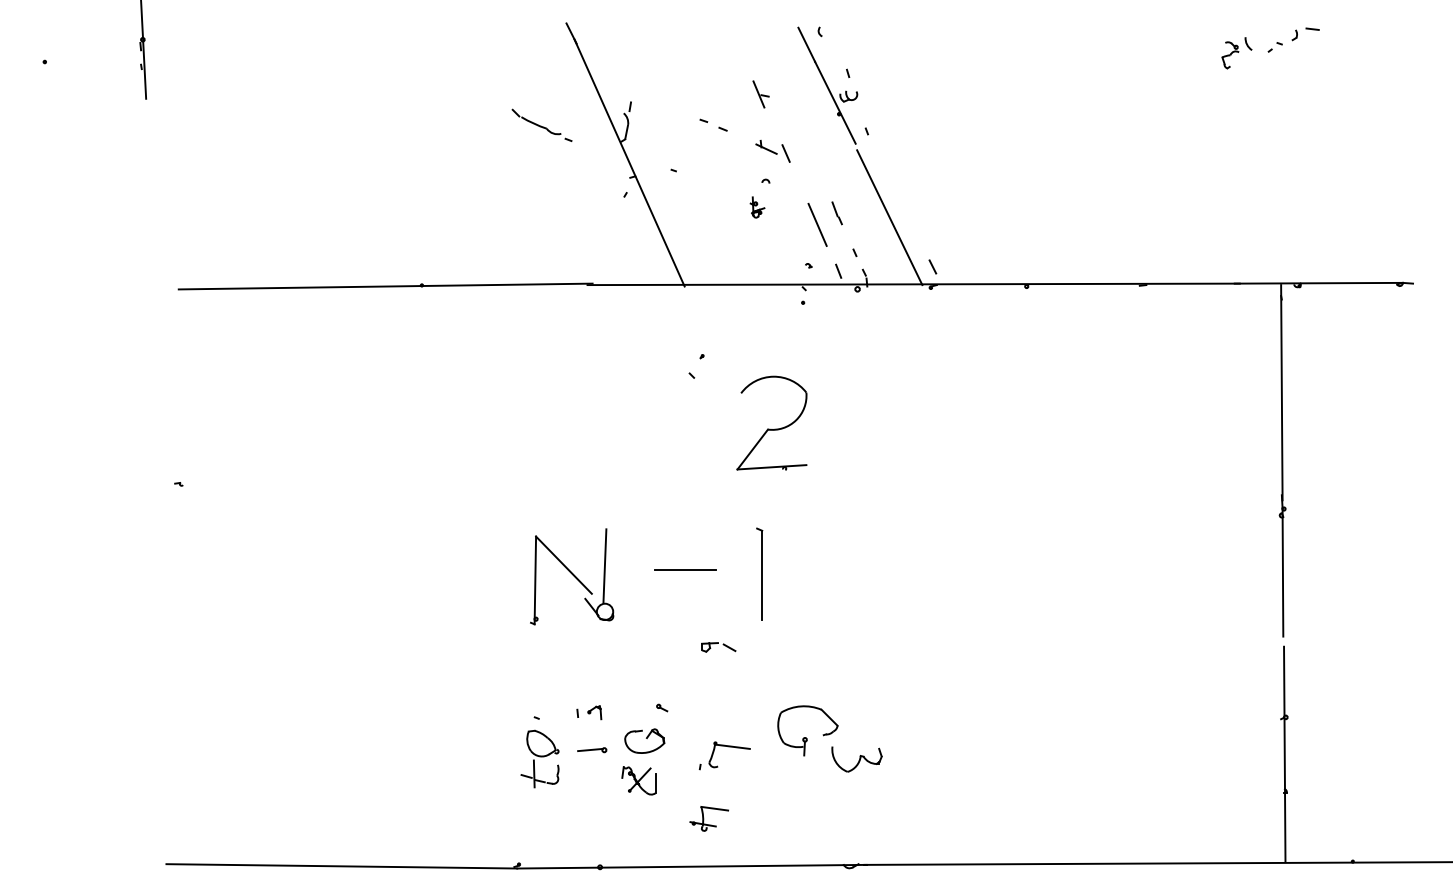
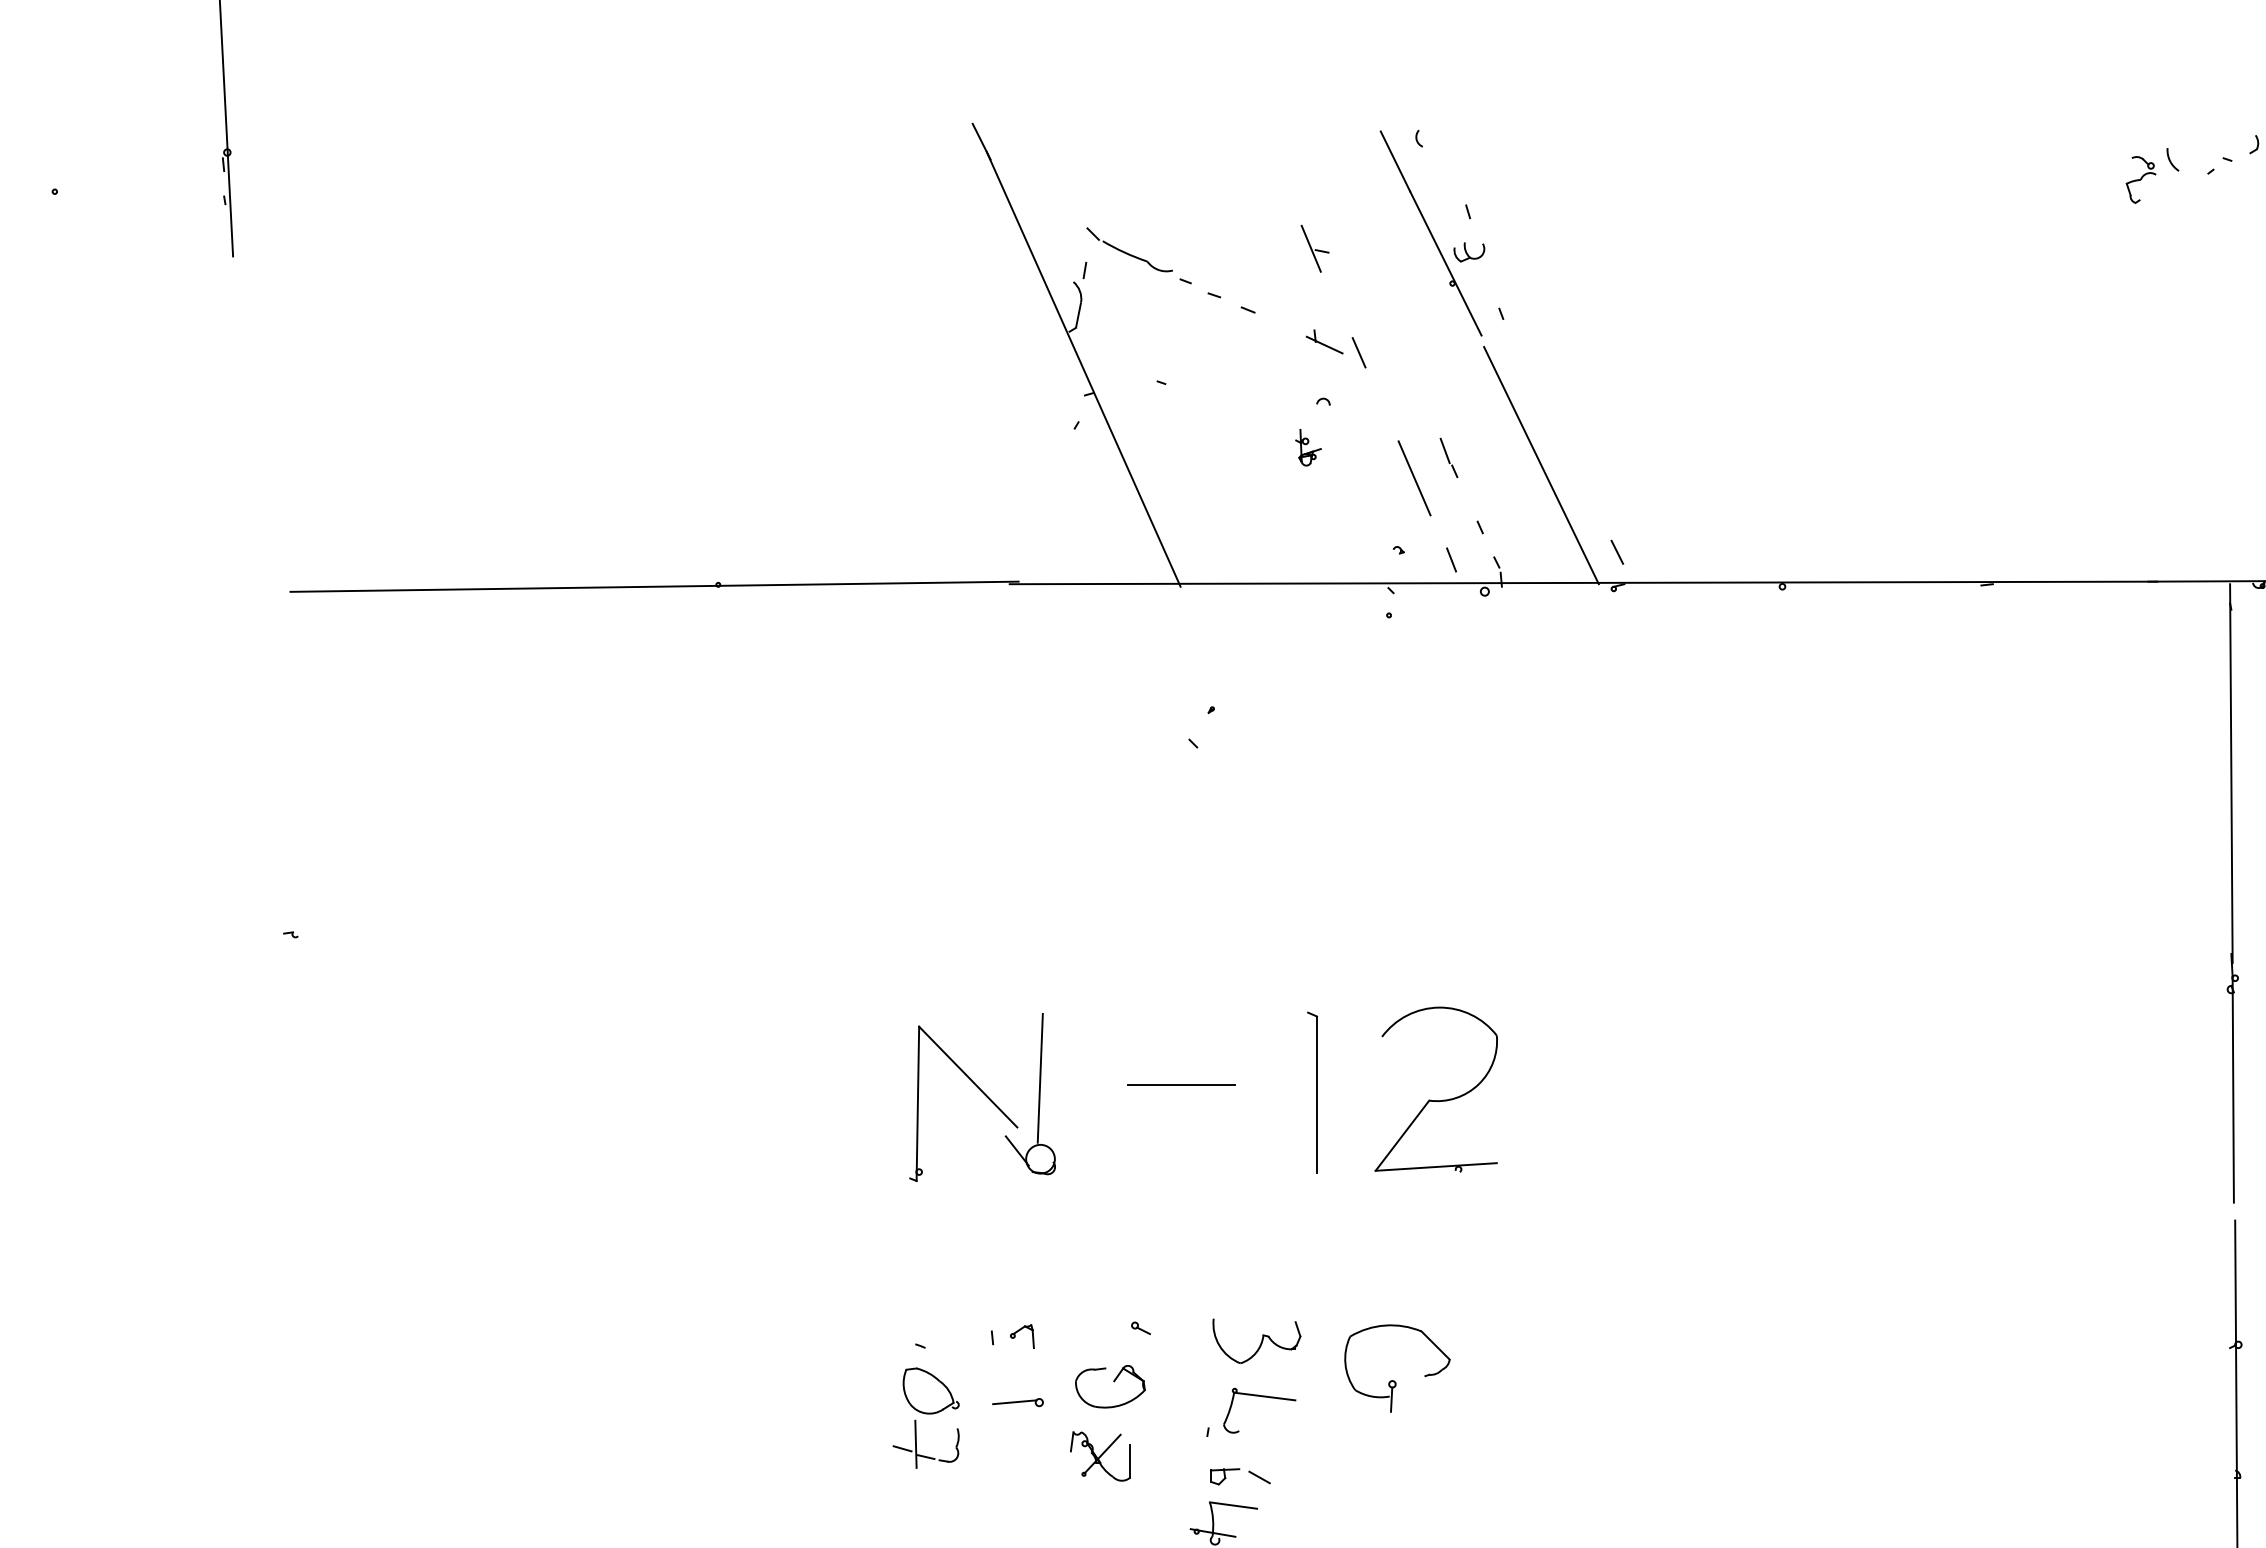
part: (541, 124) -> (1138, 254), moved
part: (770, 428) -> (1433, 1098), moved
part: (718, 647) -> (1240, 1477), moved
part: (856, 759) -> (1255, 1341), moved

